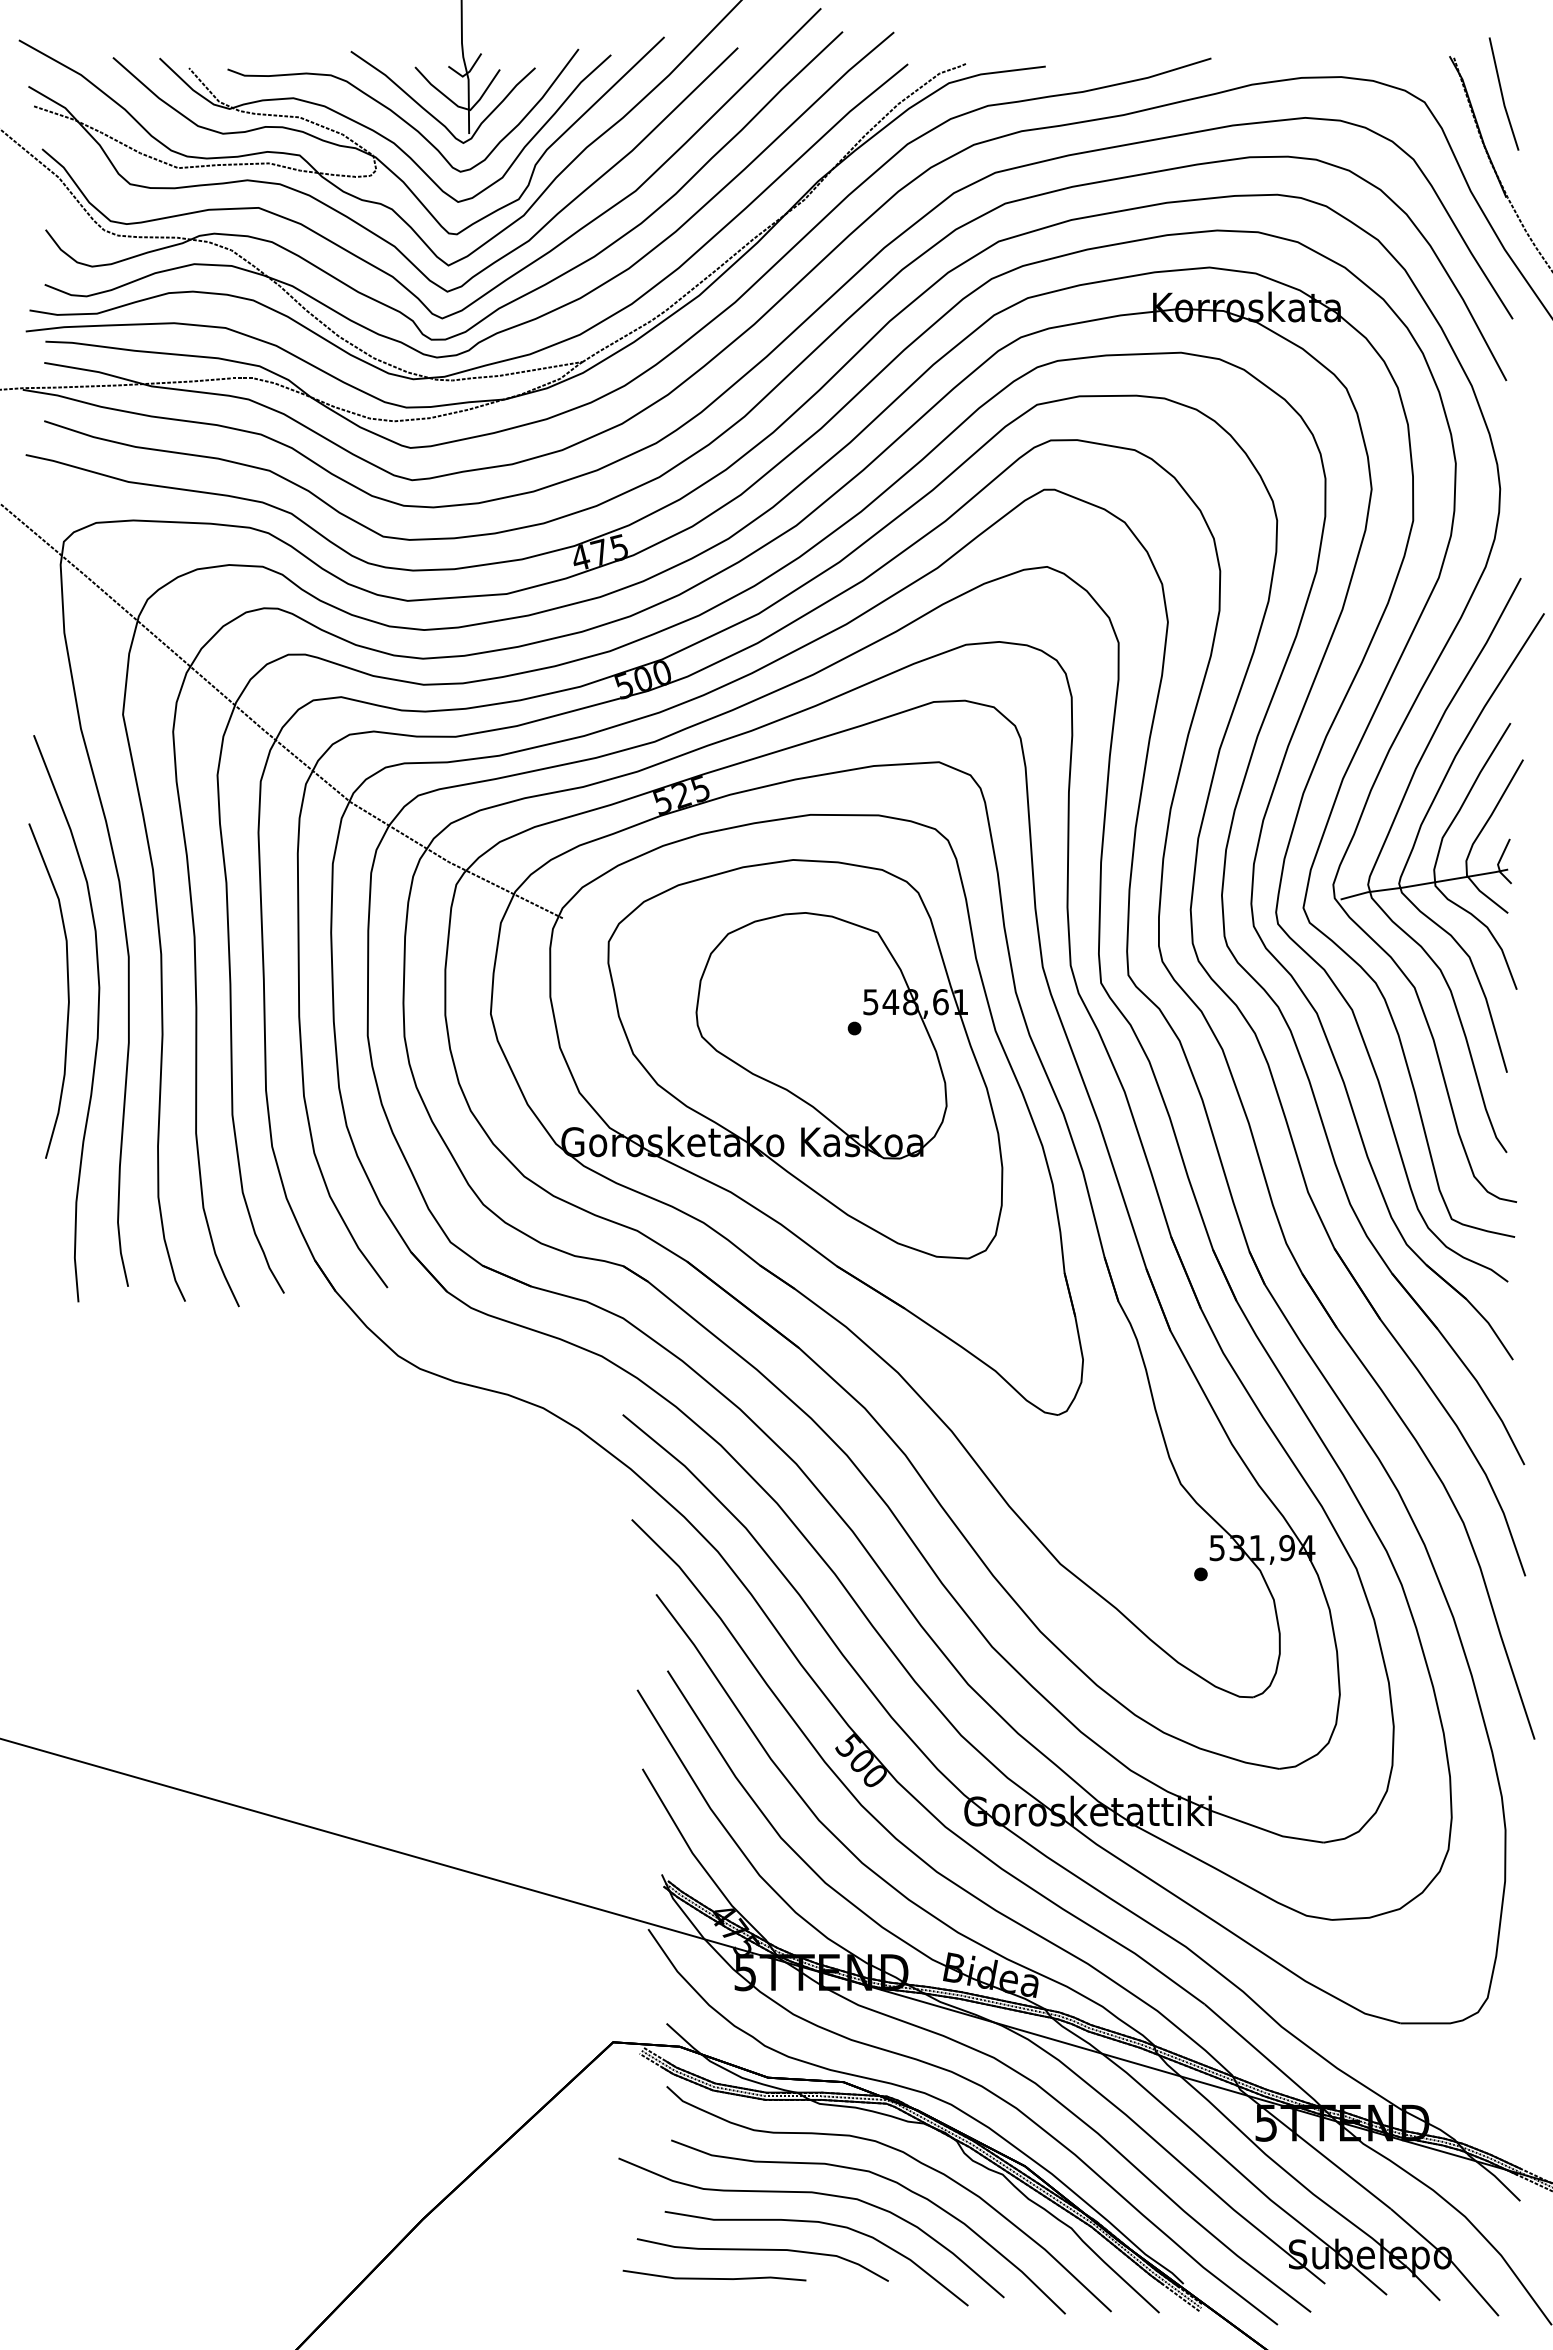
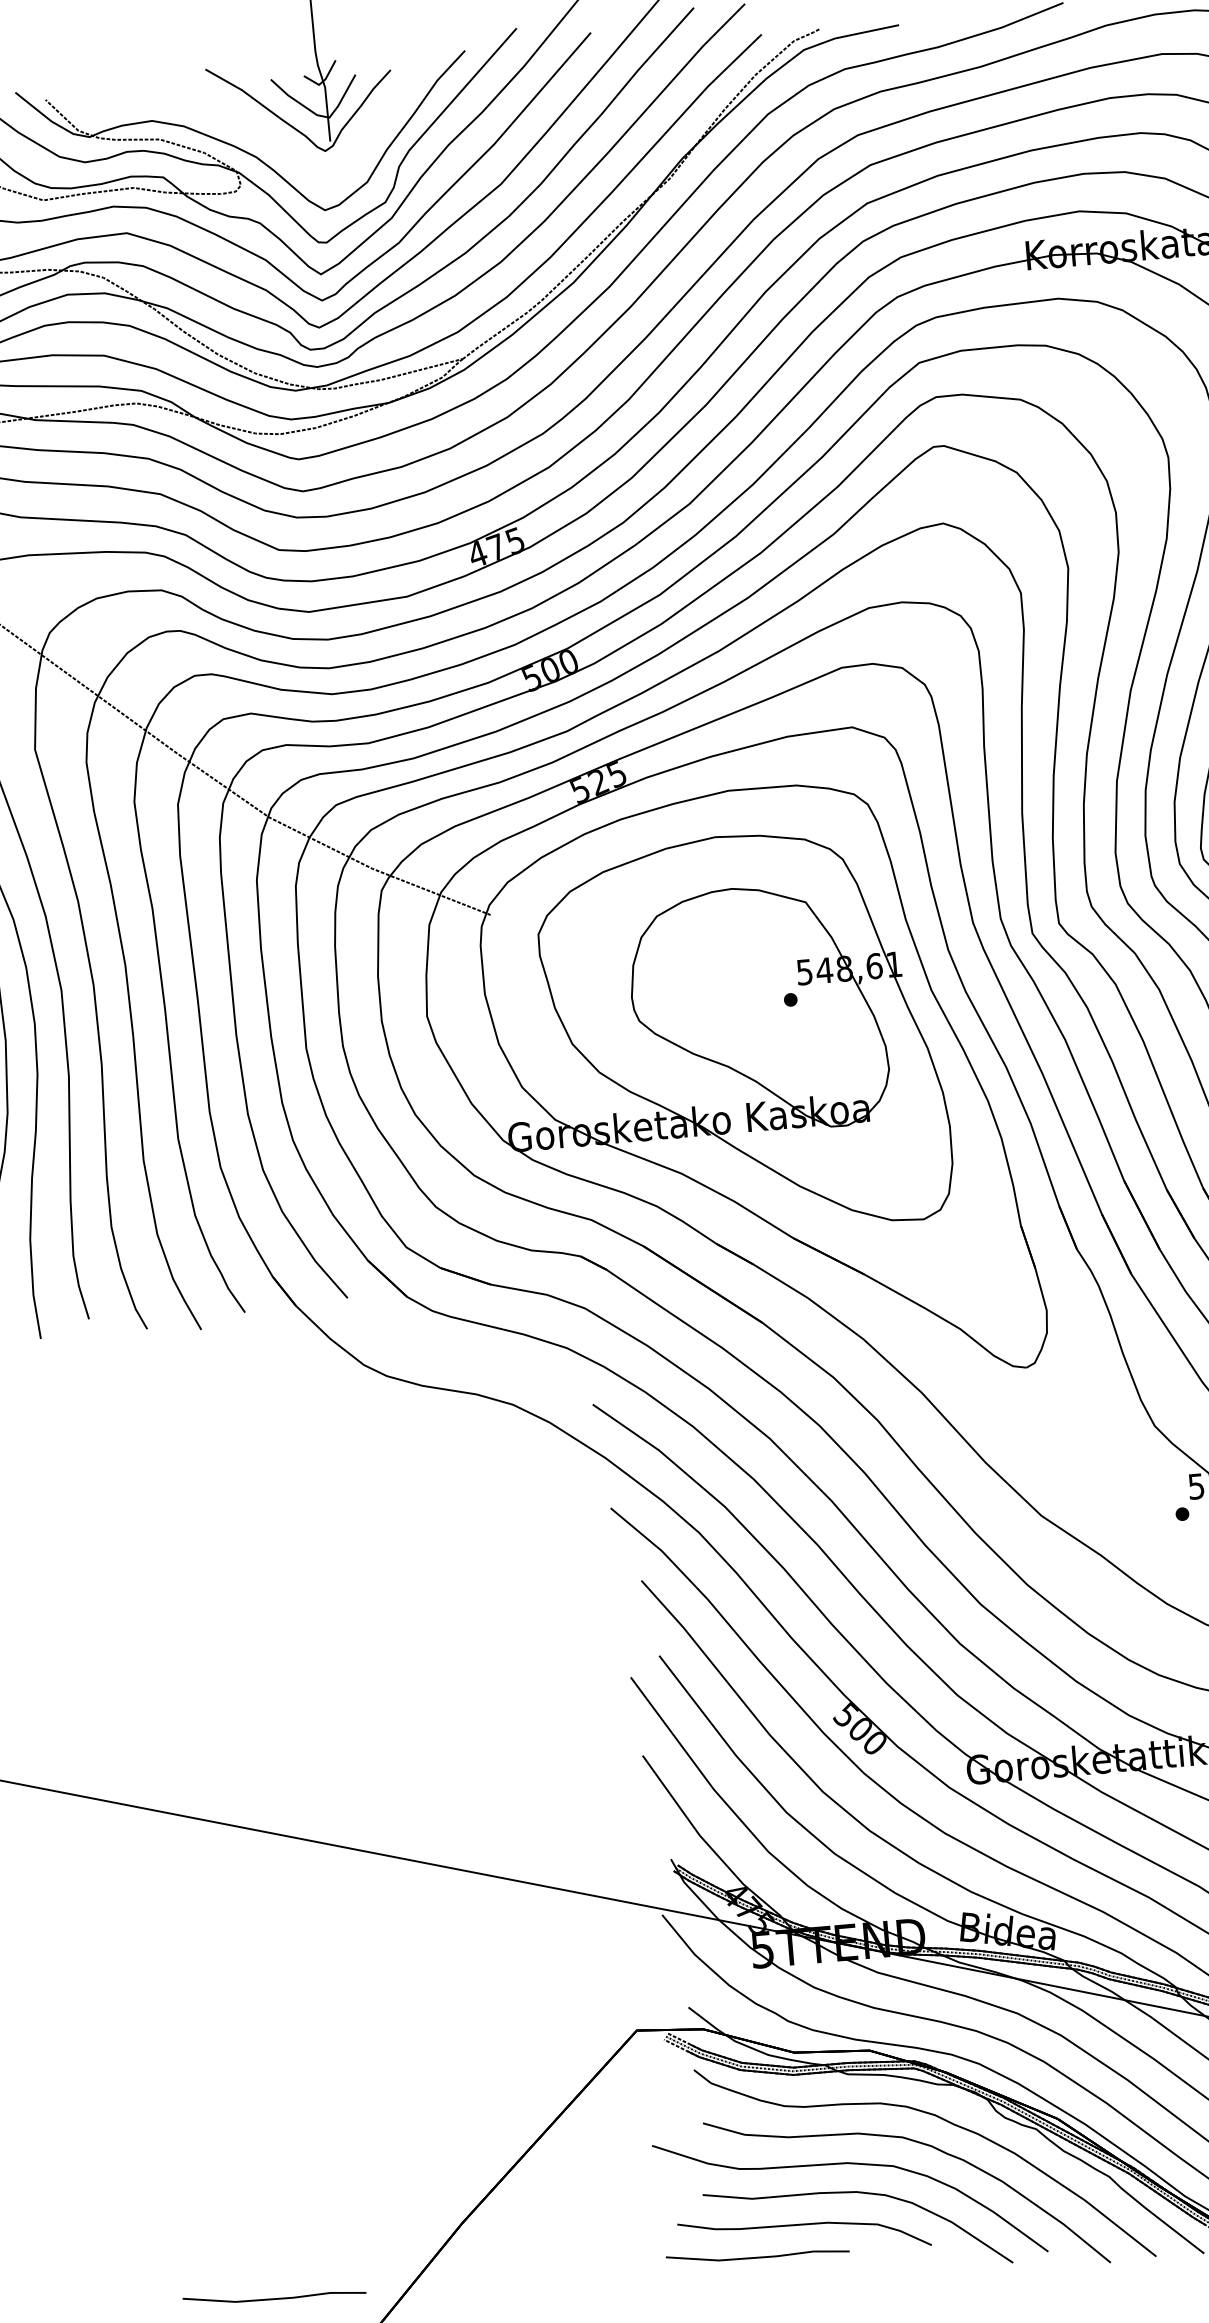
curve: (399, 115) -> (259, 129), removed
line: (229, 2278) -> (274, 2298), added

